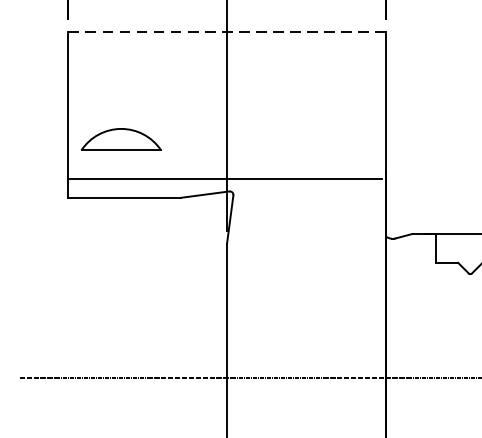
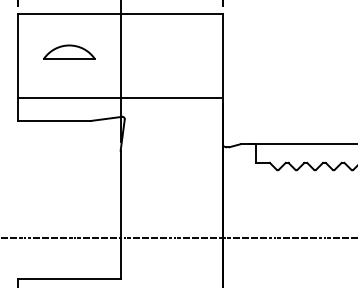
line: (226, 31) -> (120, 13), dashed -> solid
part: (121, 138) -> (69, 51), moved
line: (225, 178) -> (119, 97), moved

